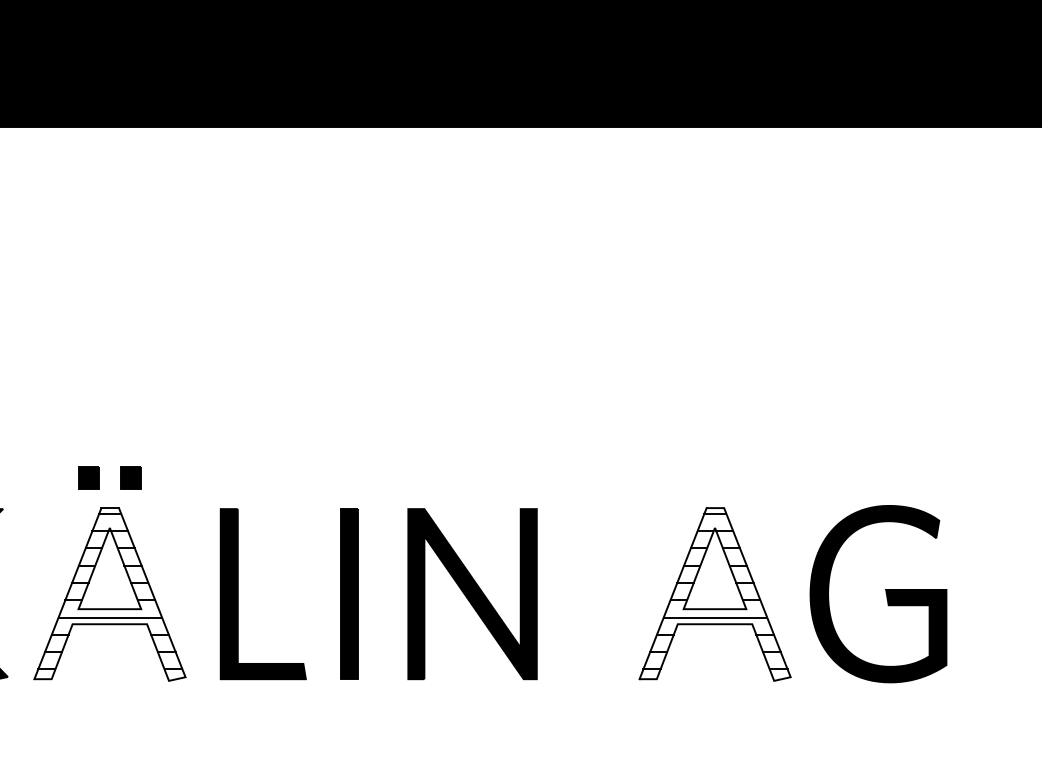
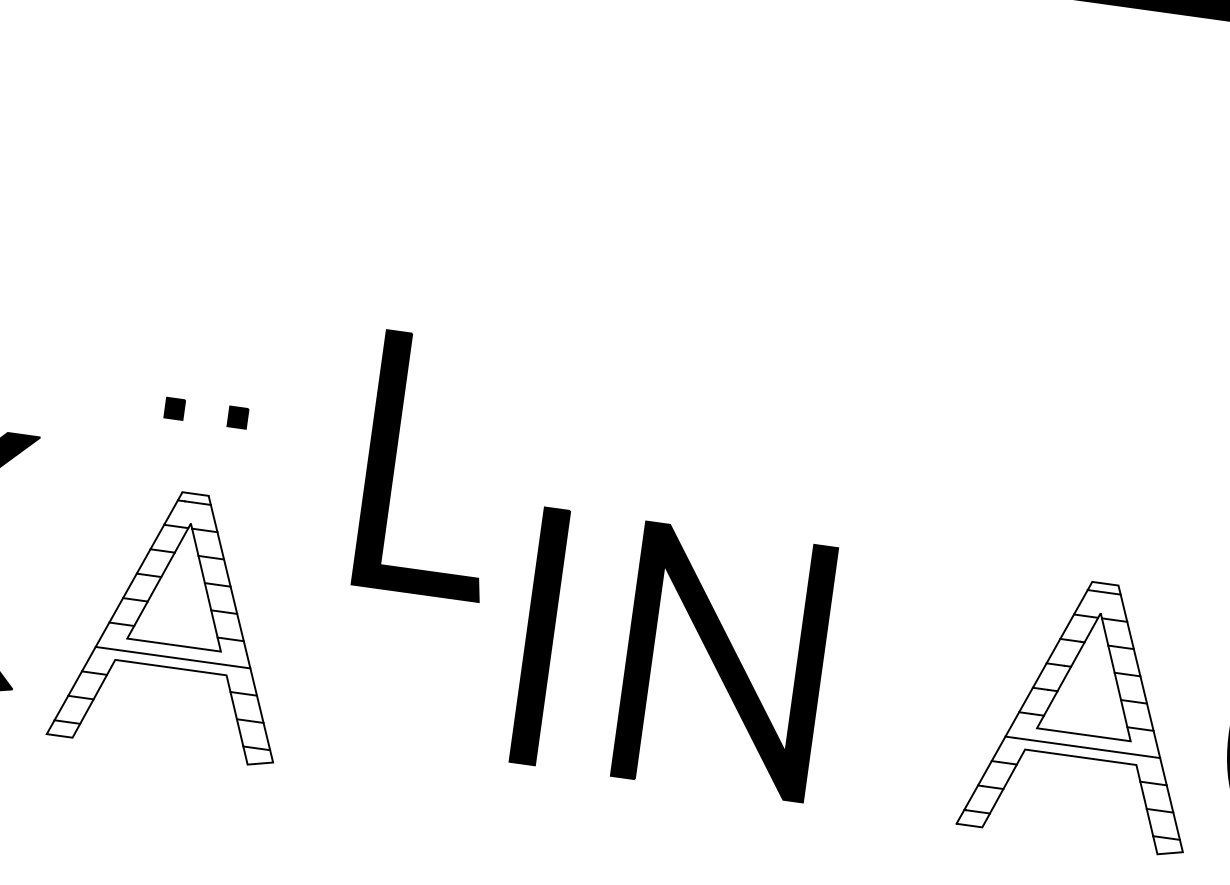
part: (88, 477) -> (174, 407), size x0.6
part: (130, 477) -> (237, 416), size x0.6
part: (109, 594) -> (176, 623), moved
part: (238, 594) -> (395, 461), moved

